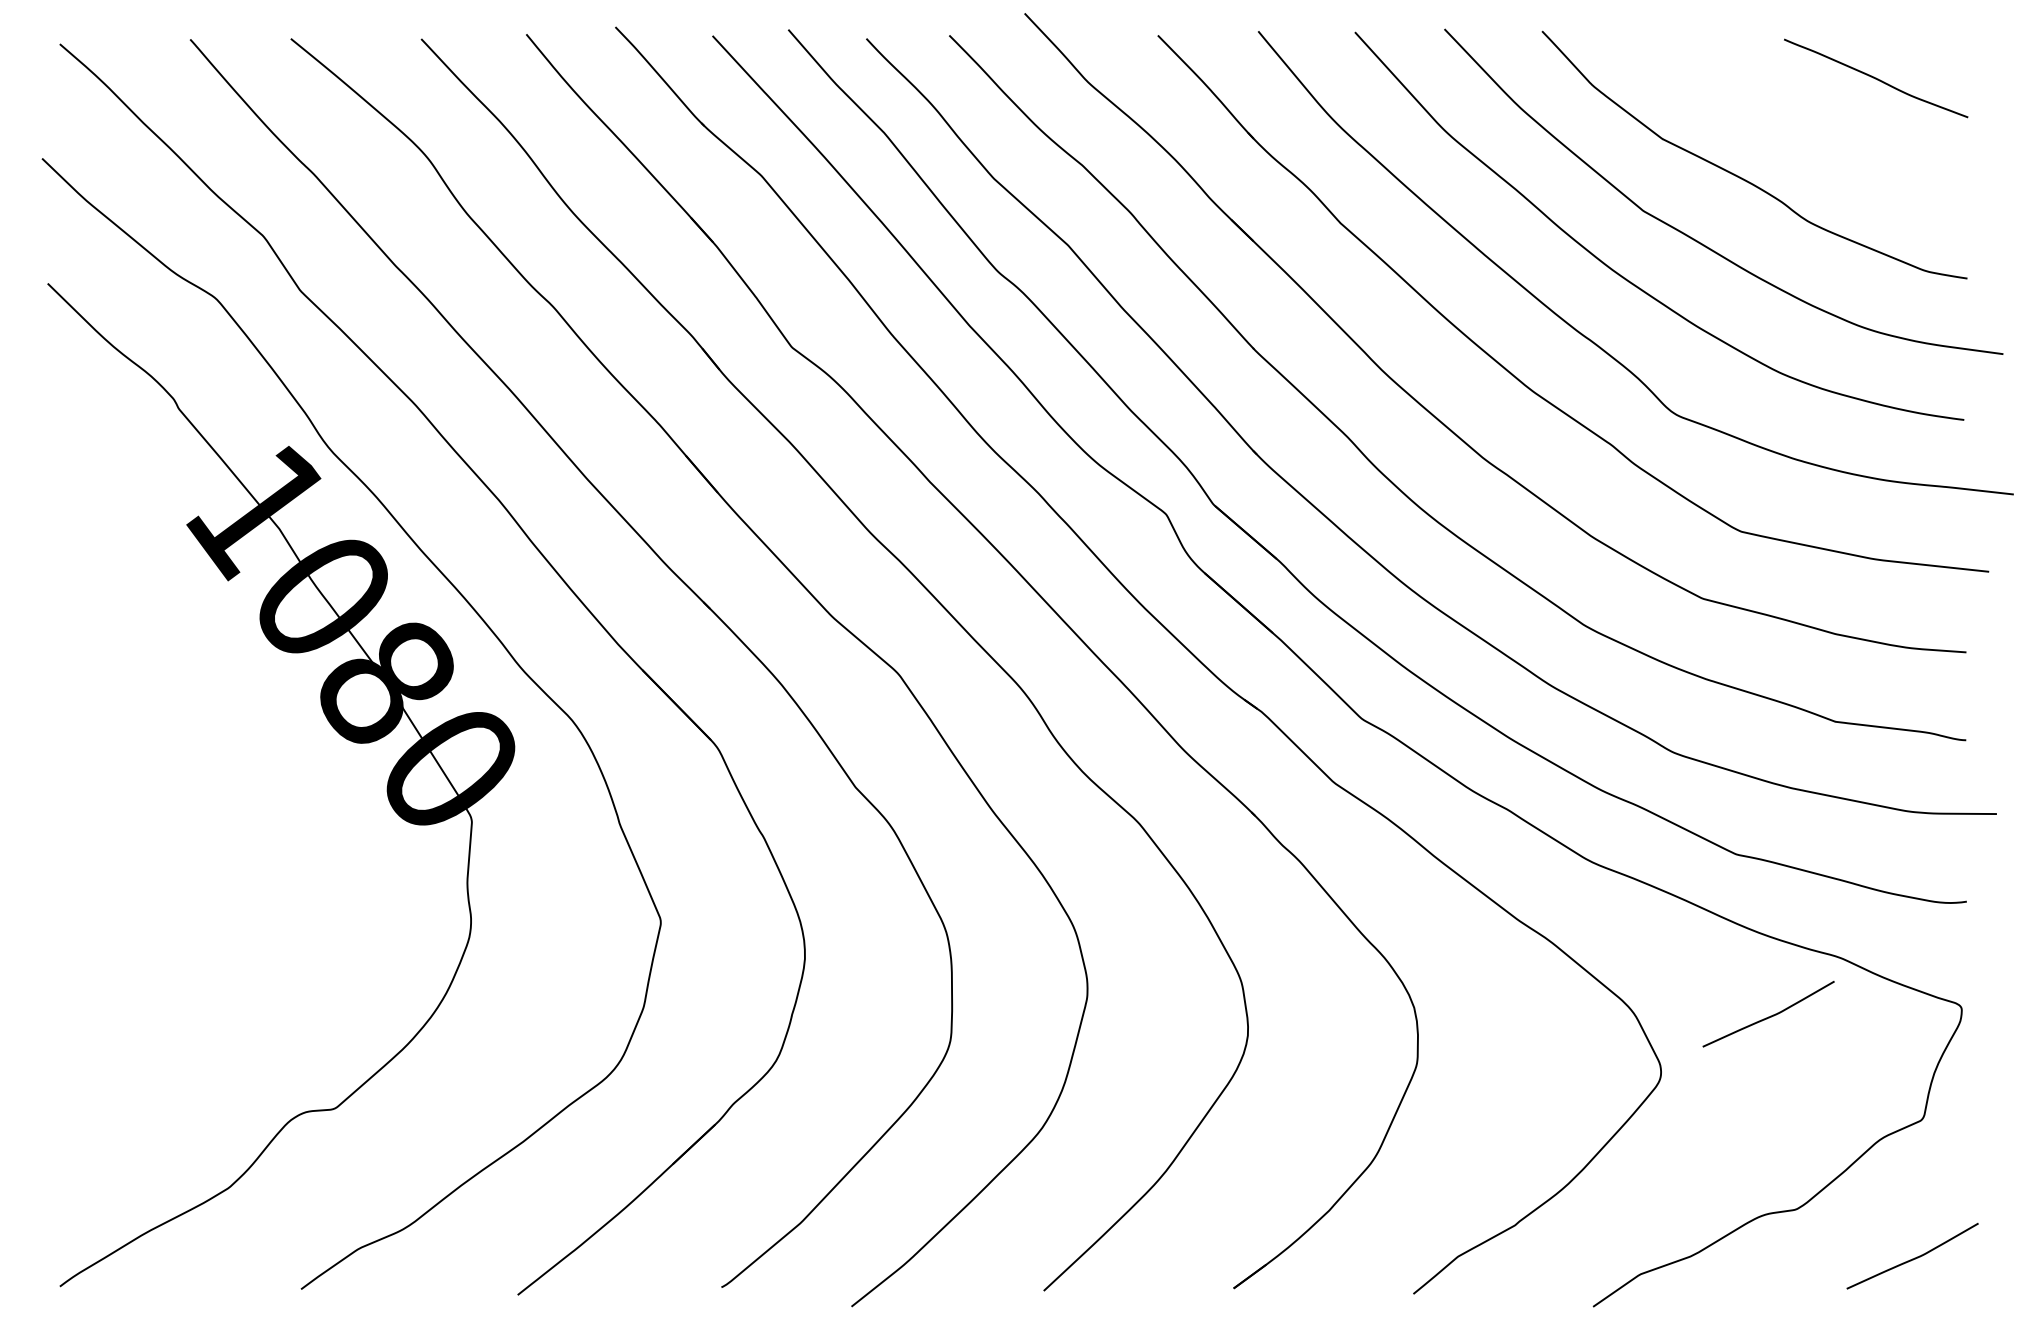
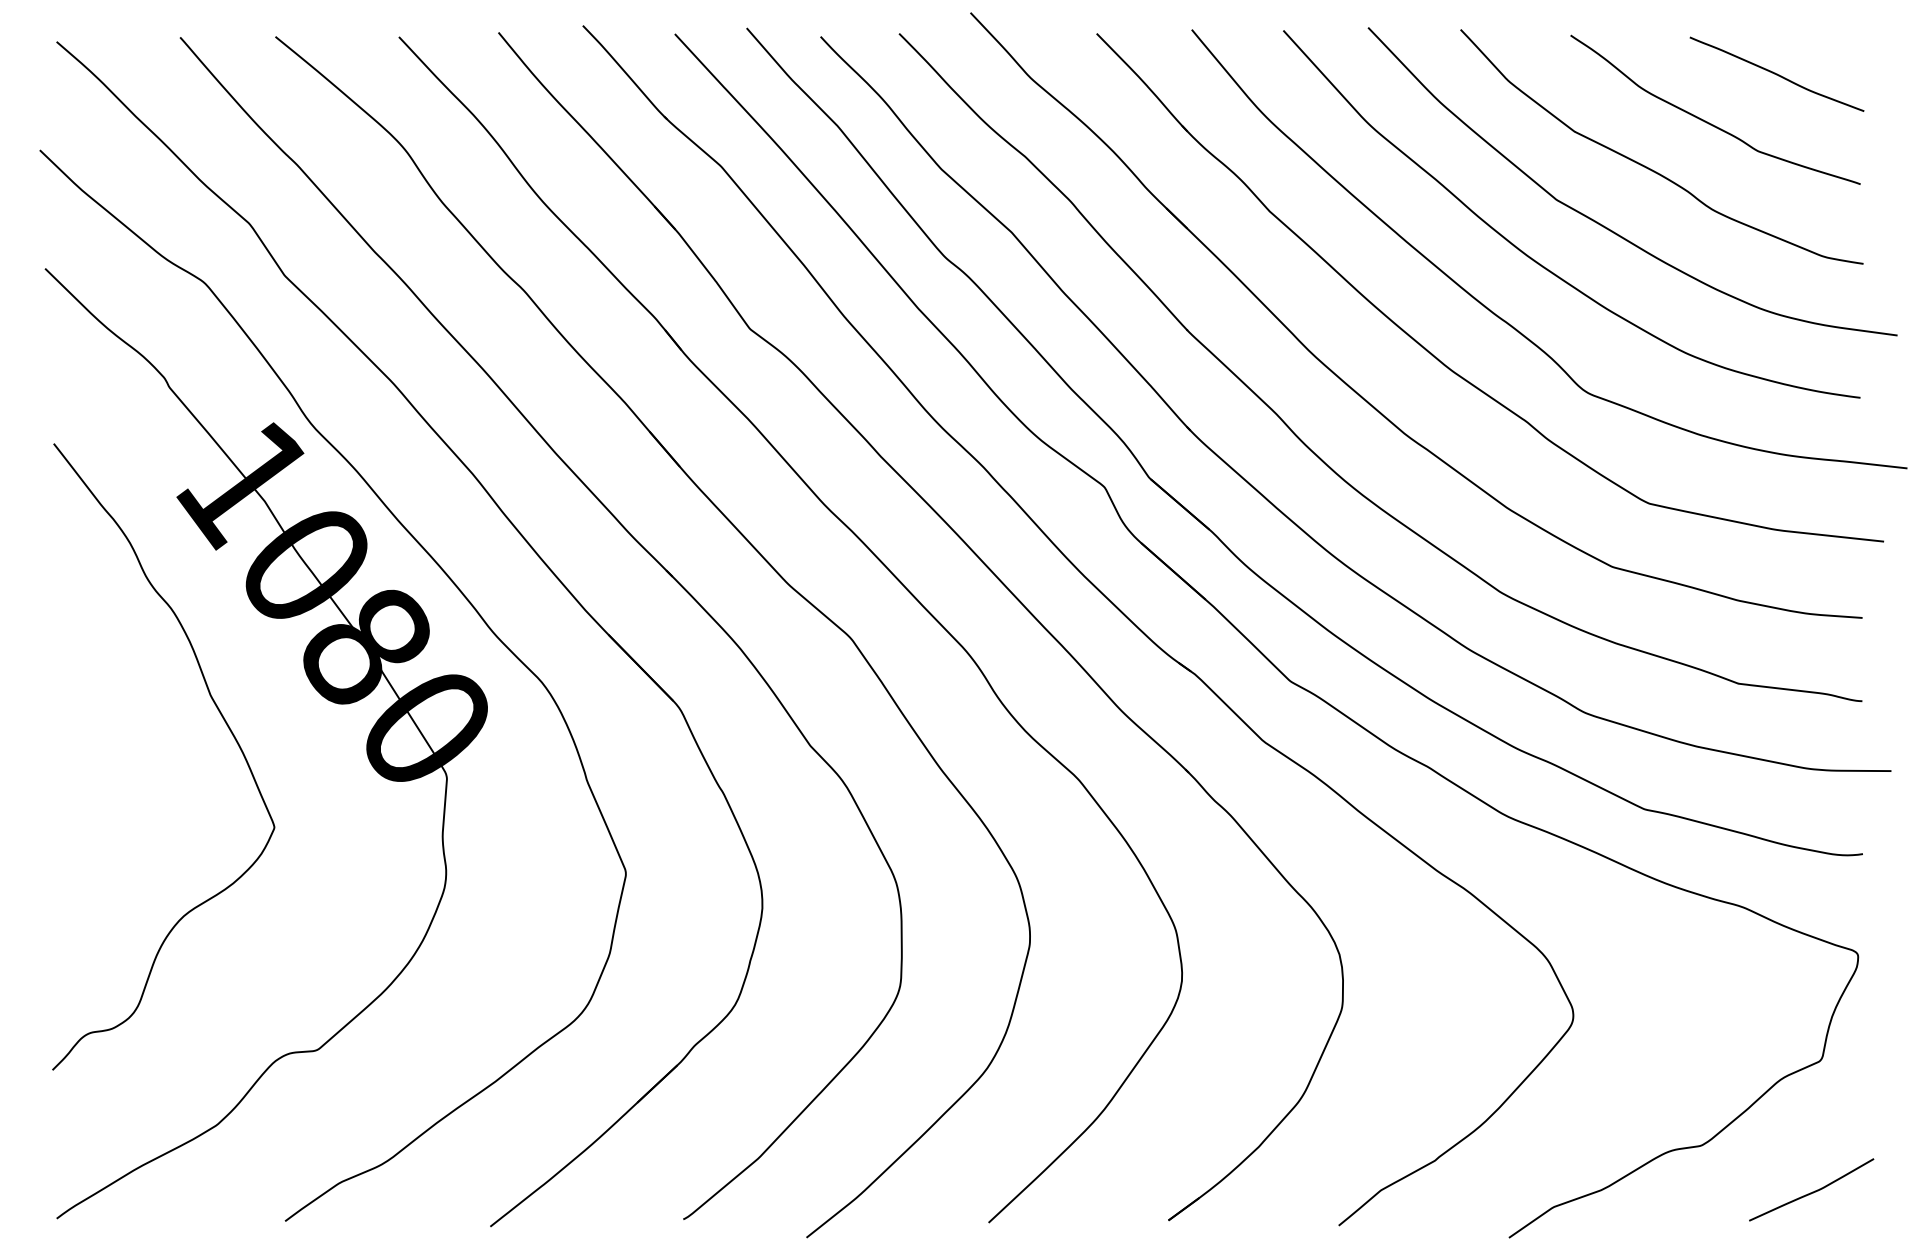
curve: (1805, 129) -> (1710, 122), added
curve: (235, 759) -> (223, 719), added
curve: (1768, 1016) -> (1675, 962), removed

